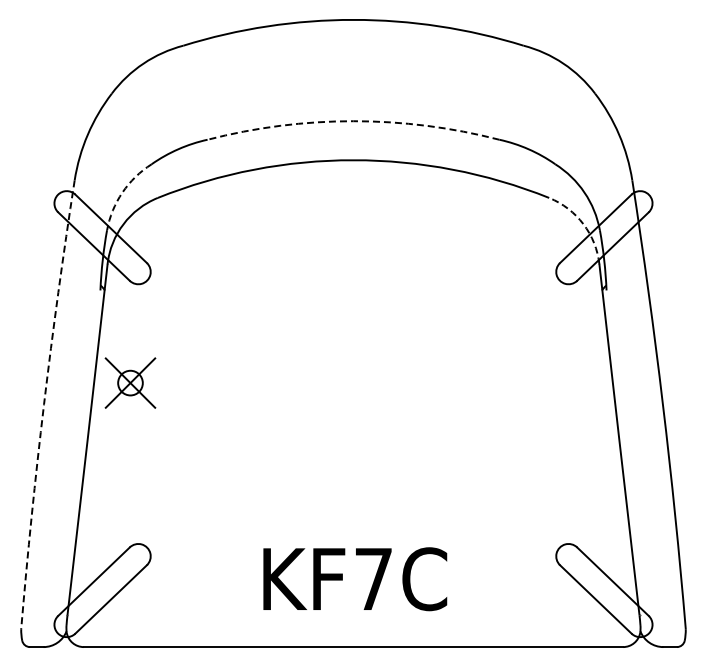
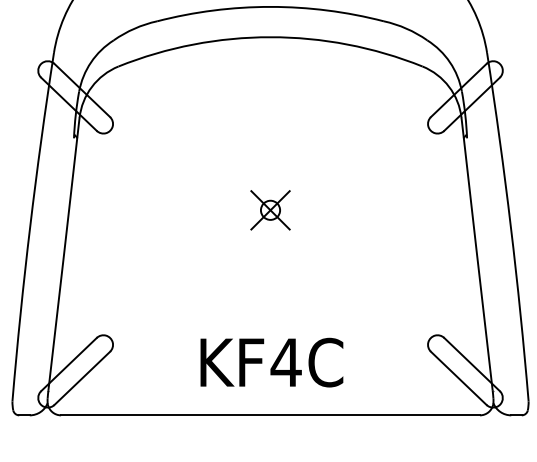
arc: (353, 121) -> (270, 7), dashed -> solid
arc: (122, 192) -> (91, 62), dashed -> solid
arc: (583, 224) -> (449, 87), dashed -> solid
part: (130, 382) -> (270, 209), moved
arc: (44, 404) -> (30, 226), dashed -> solid
text: (373, 578) -> (286, 362), KF7C -> KF4C

